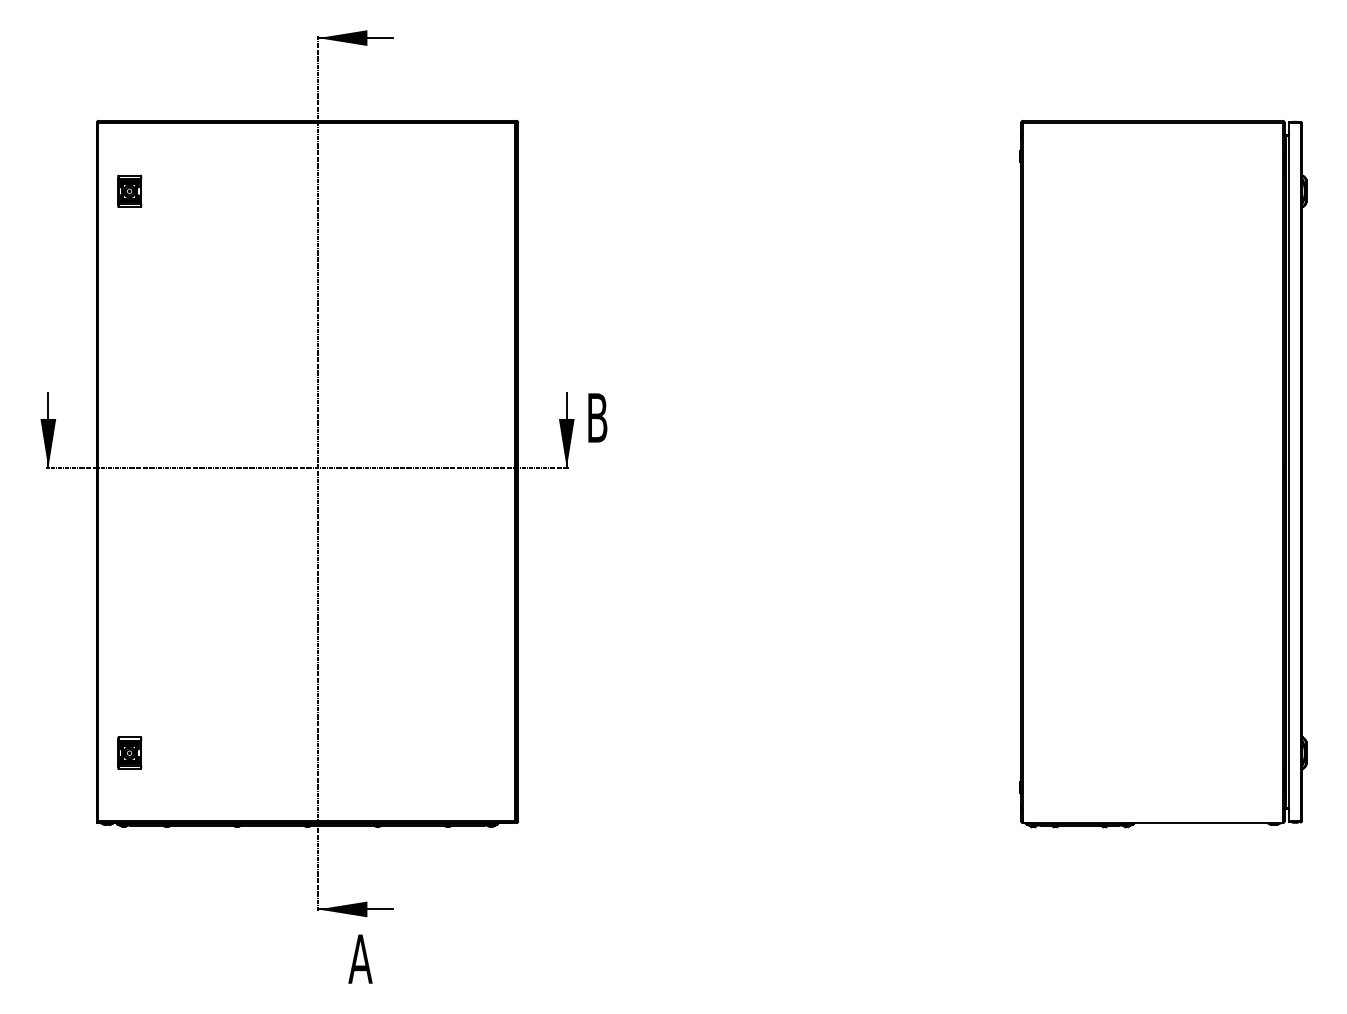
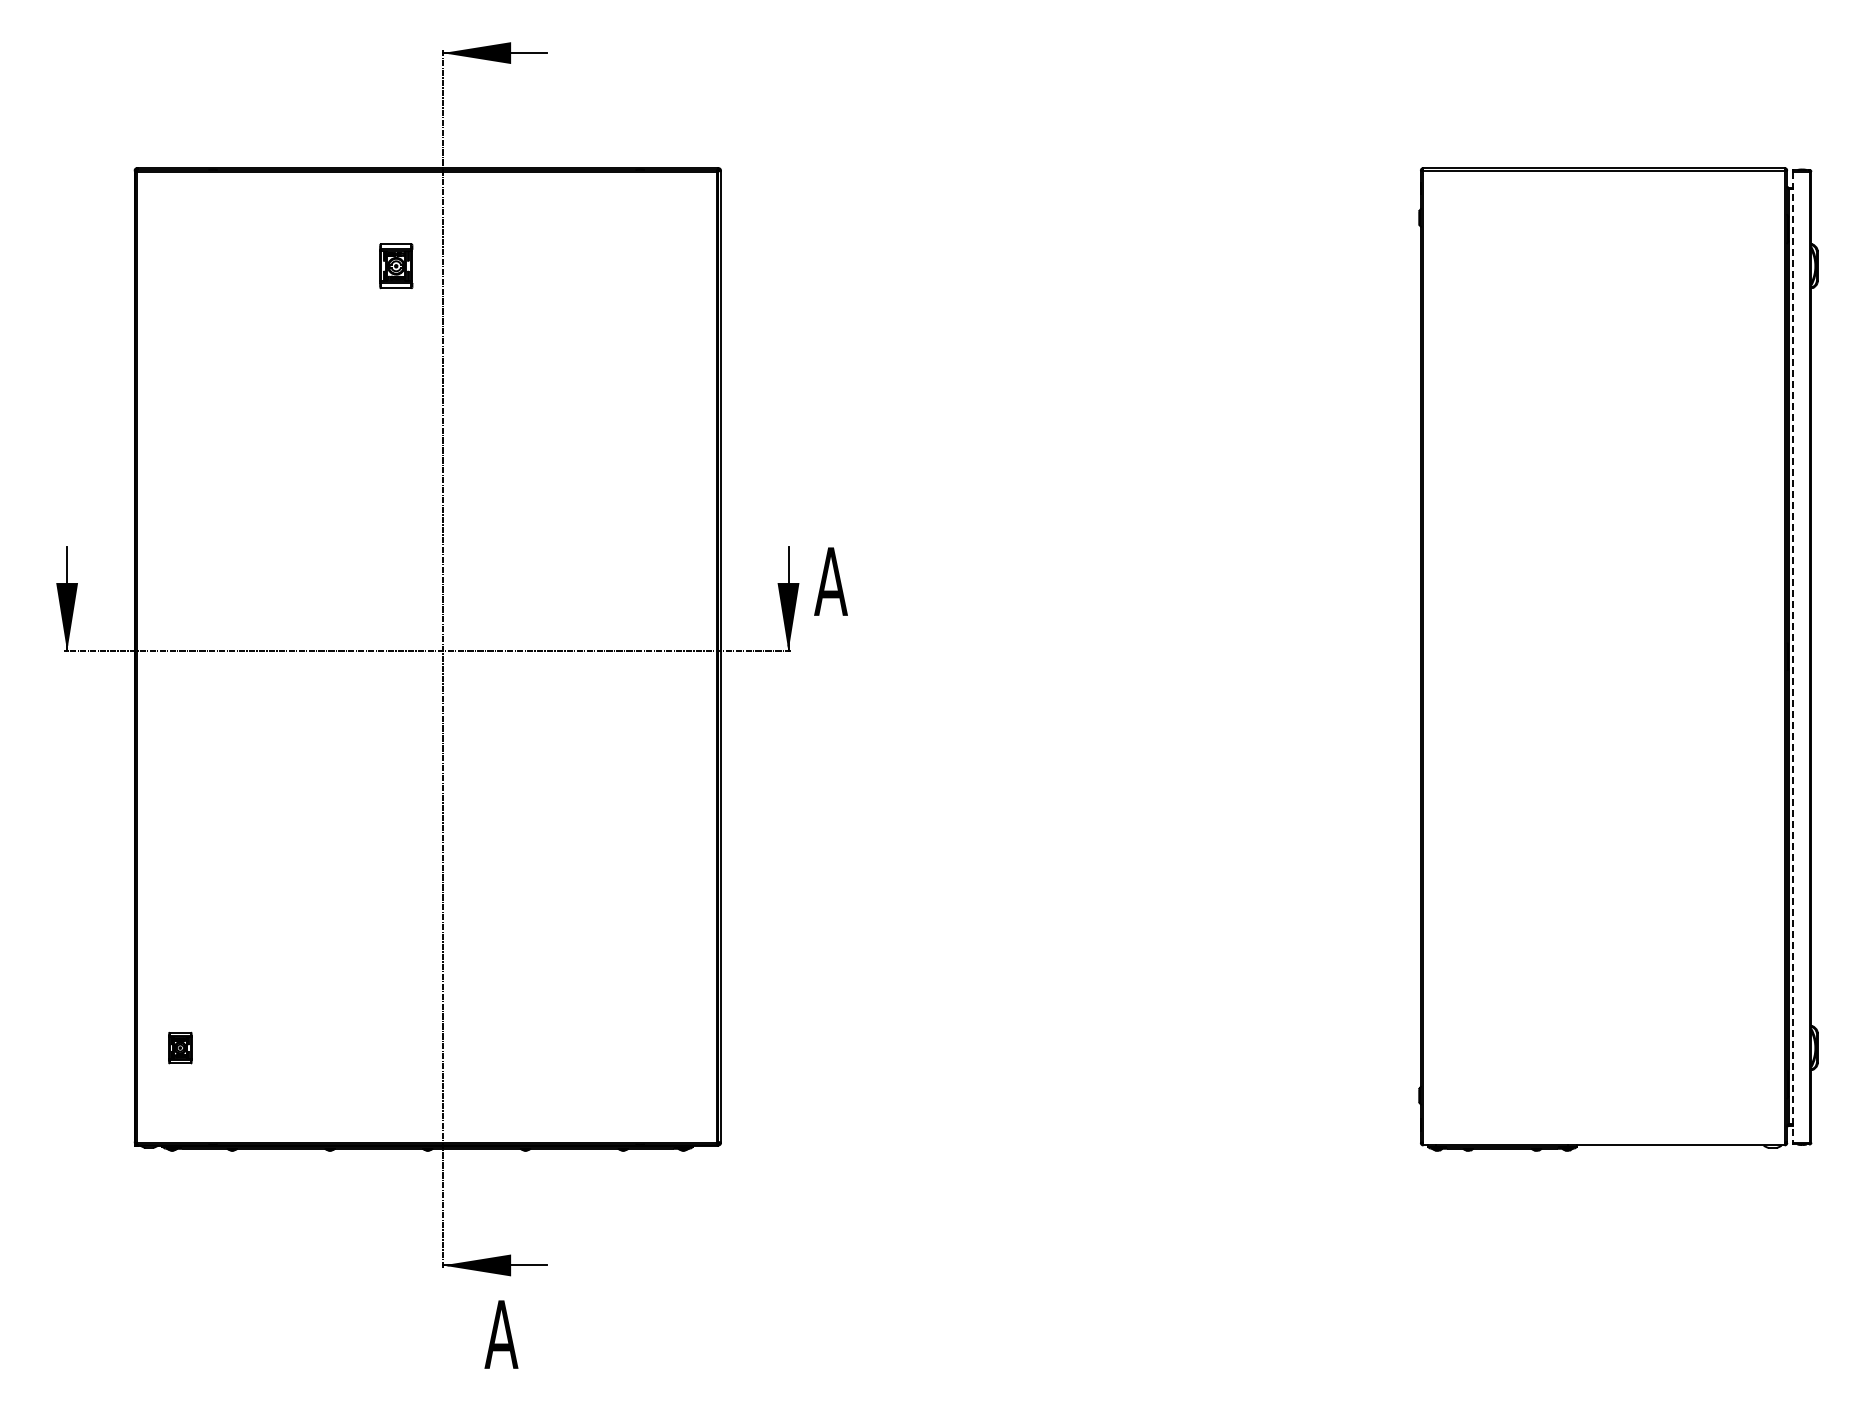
part: (129, 191) -> (396, 266), moved
text: (596, 417) -> (830, 581), B -> A
line: (1289, 472) -> (1793, 657), solid -> dashed
part: (129, 752) -> (180, 1047), size x0.7

